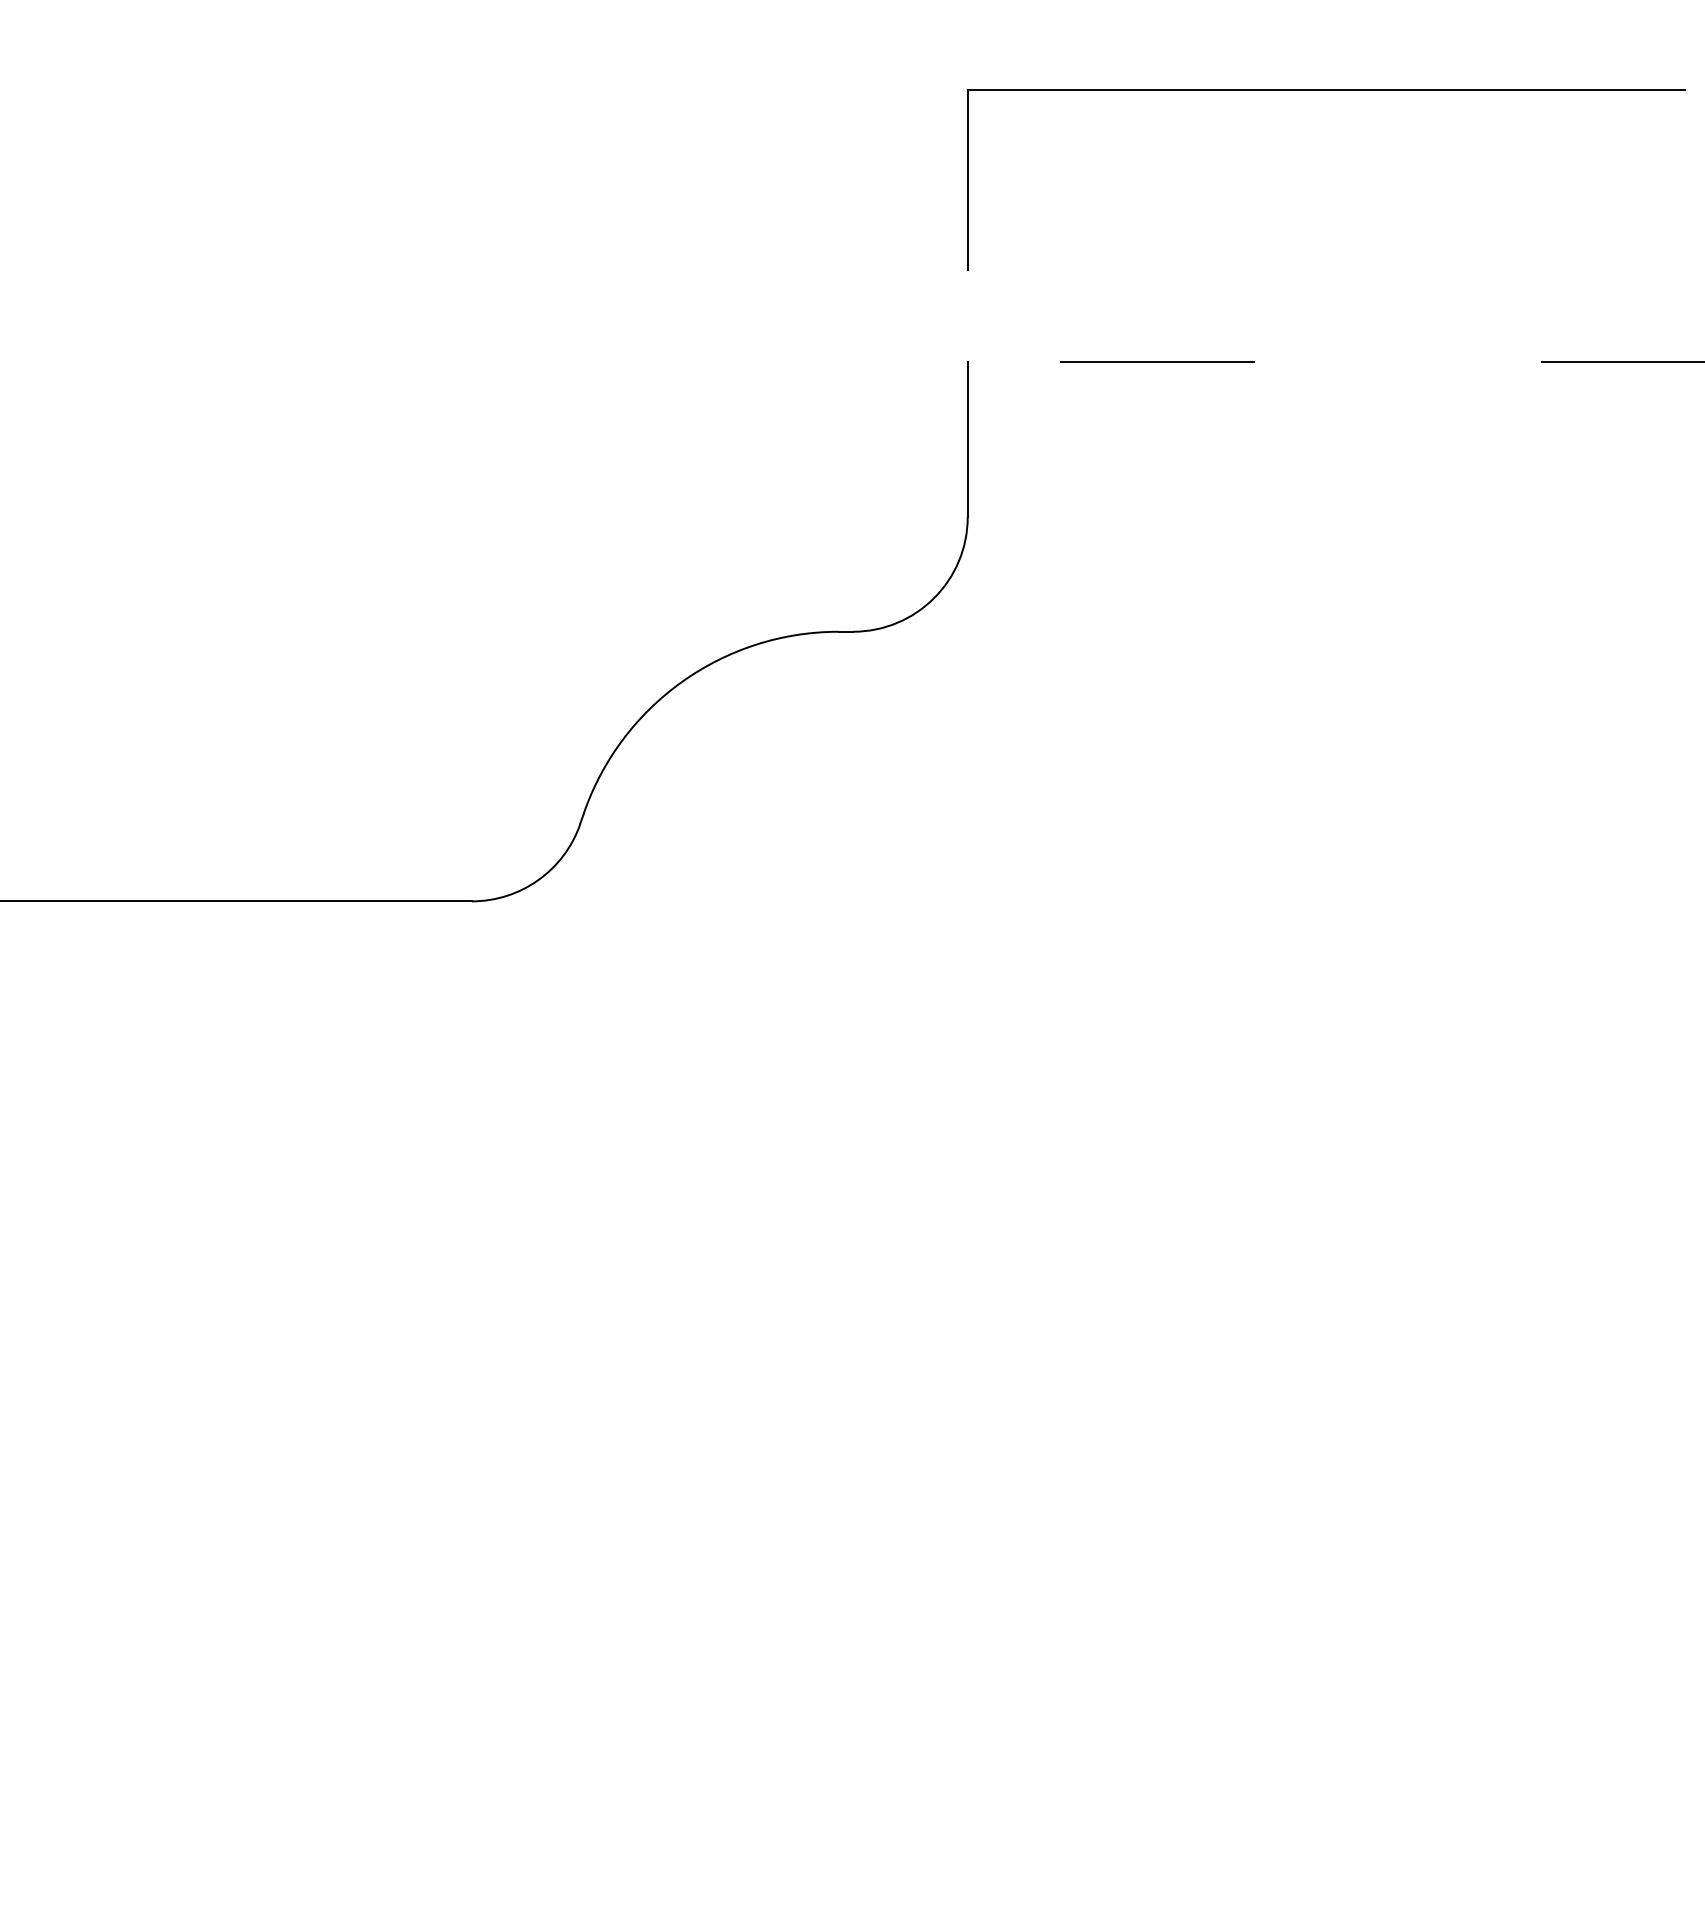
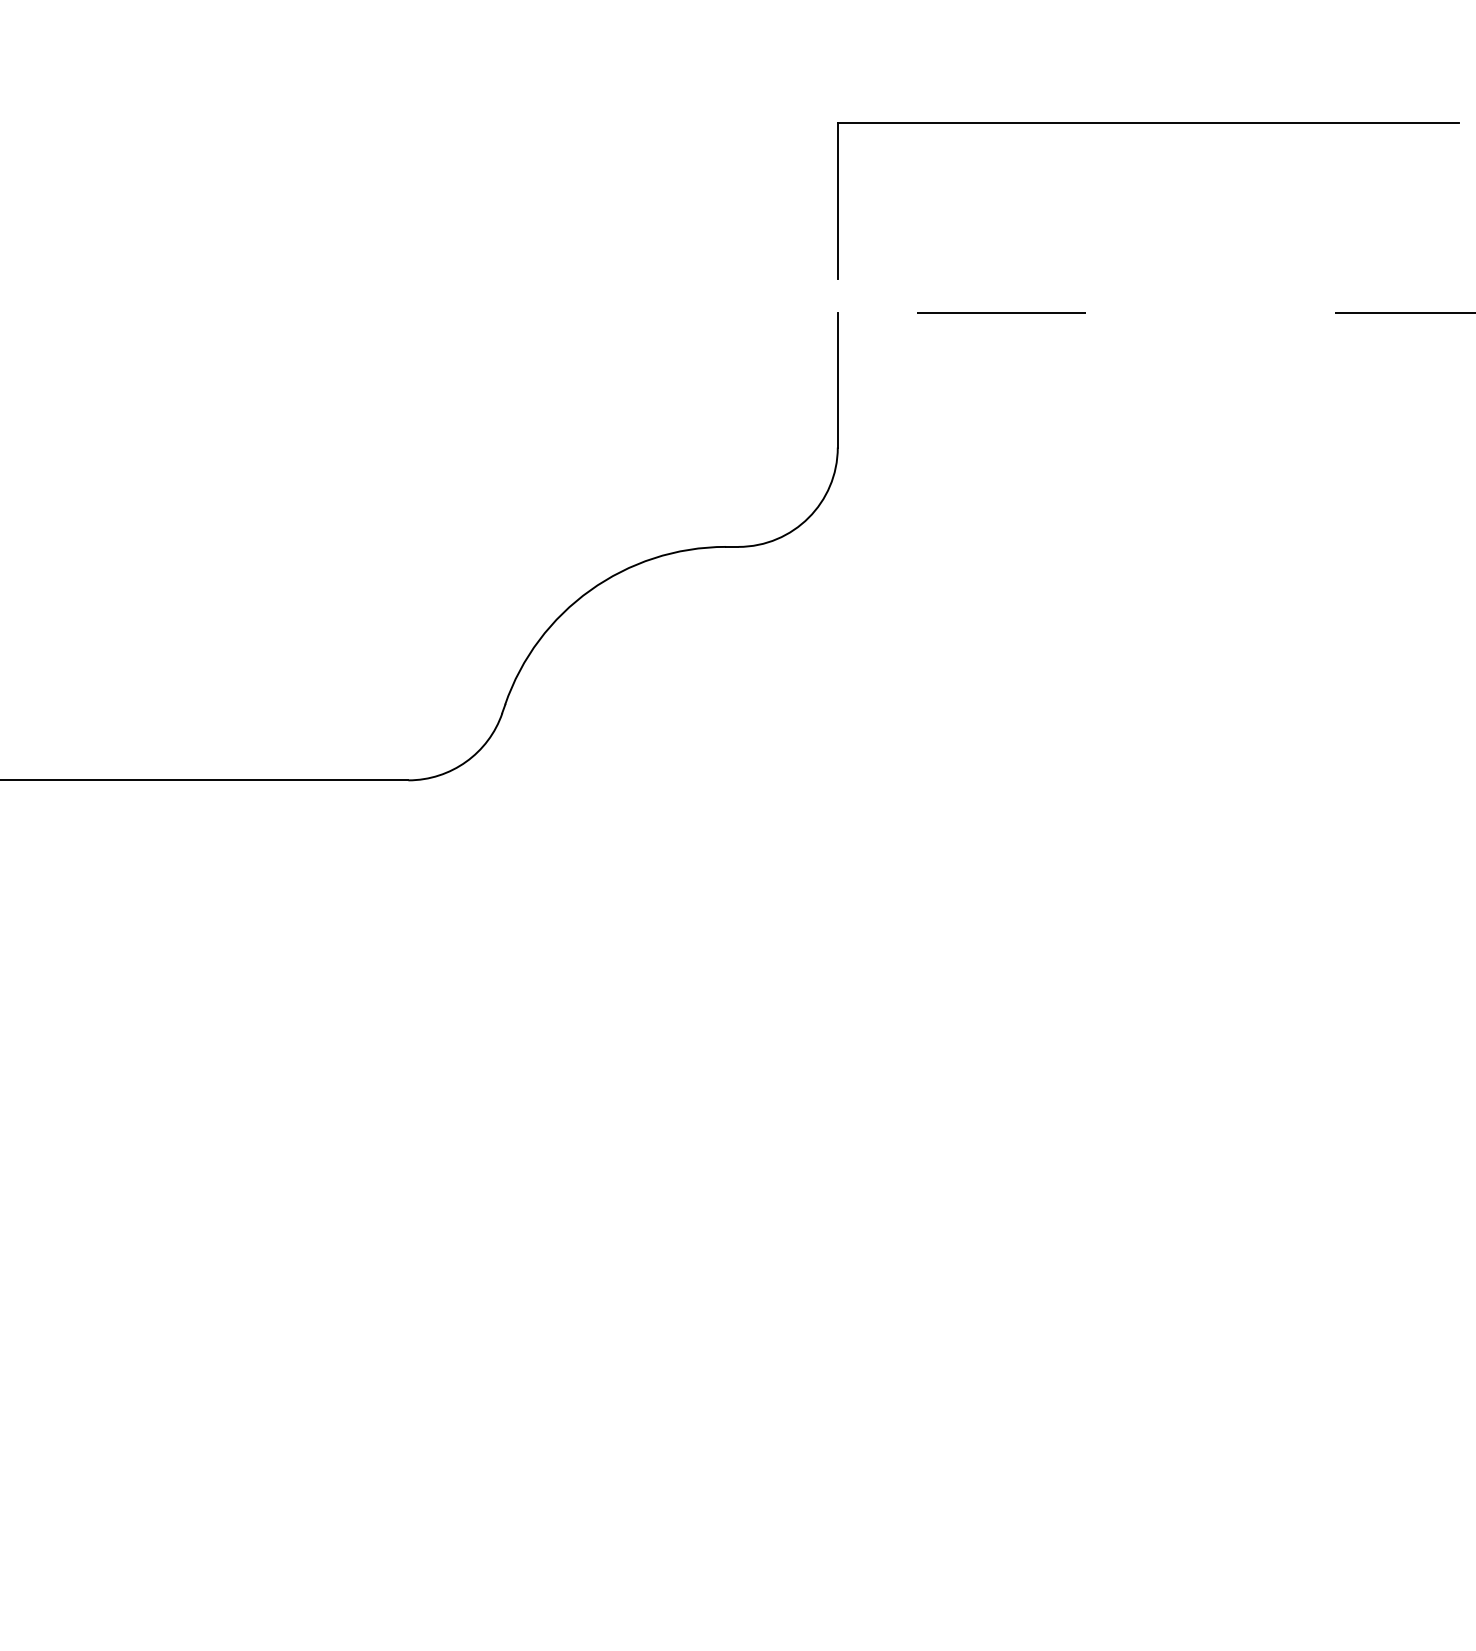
part: (1326, 90) -> (1148, 123), moved

